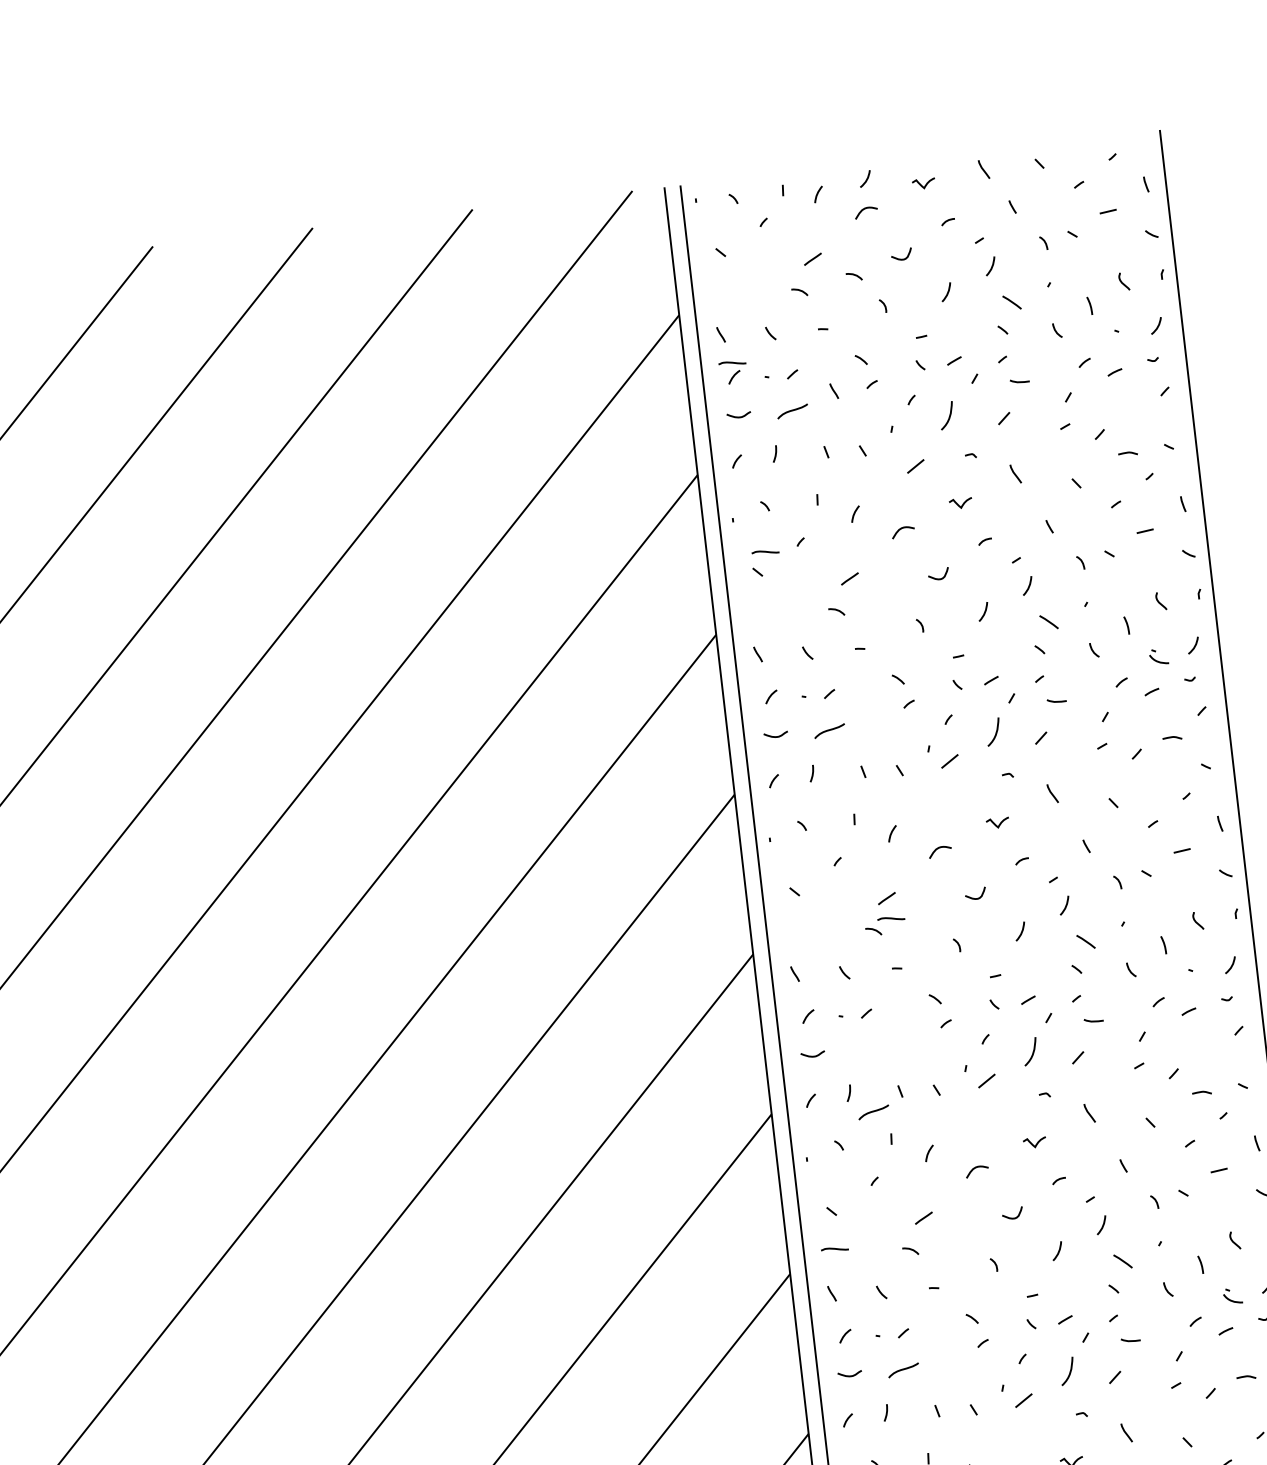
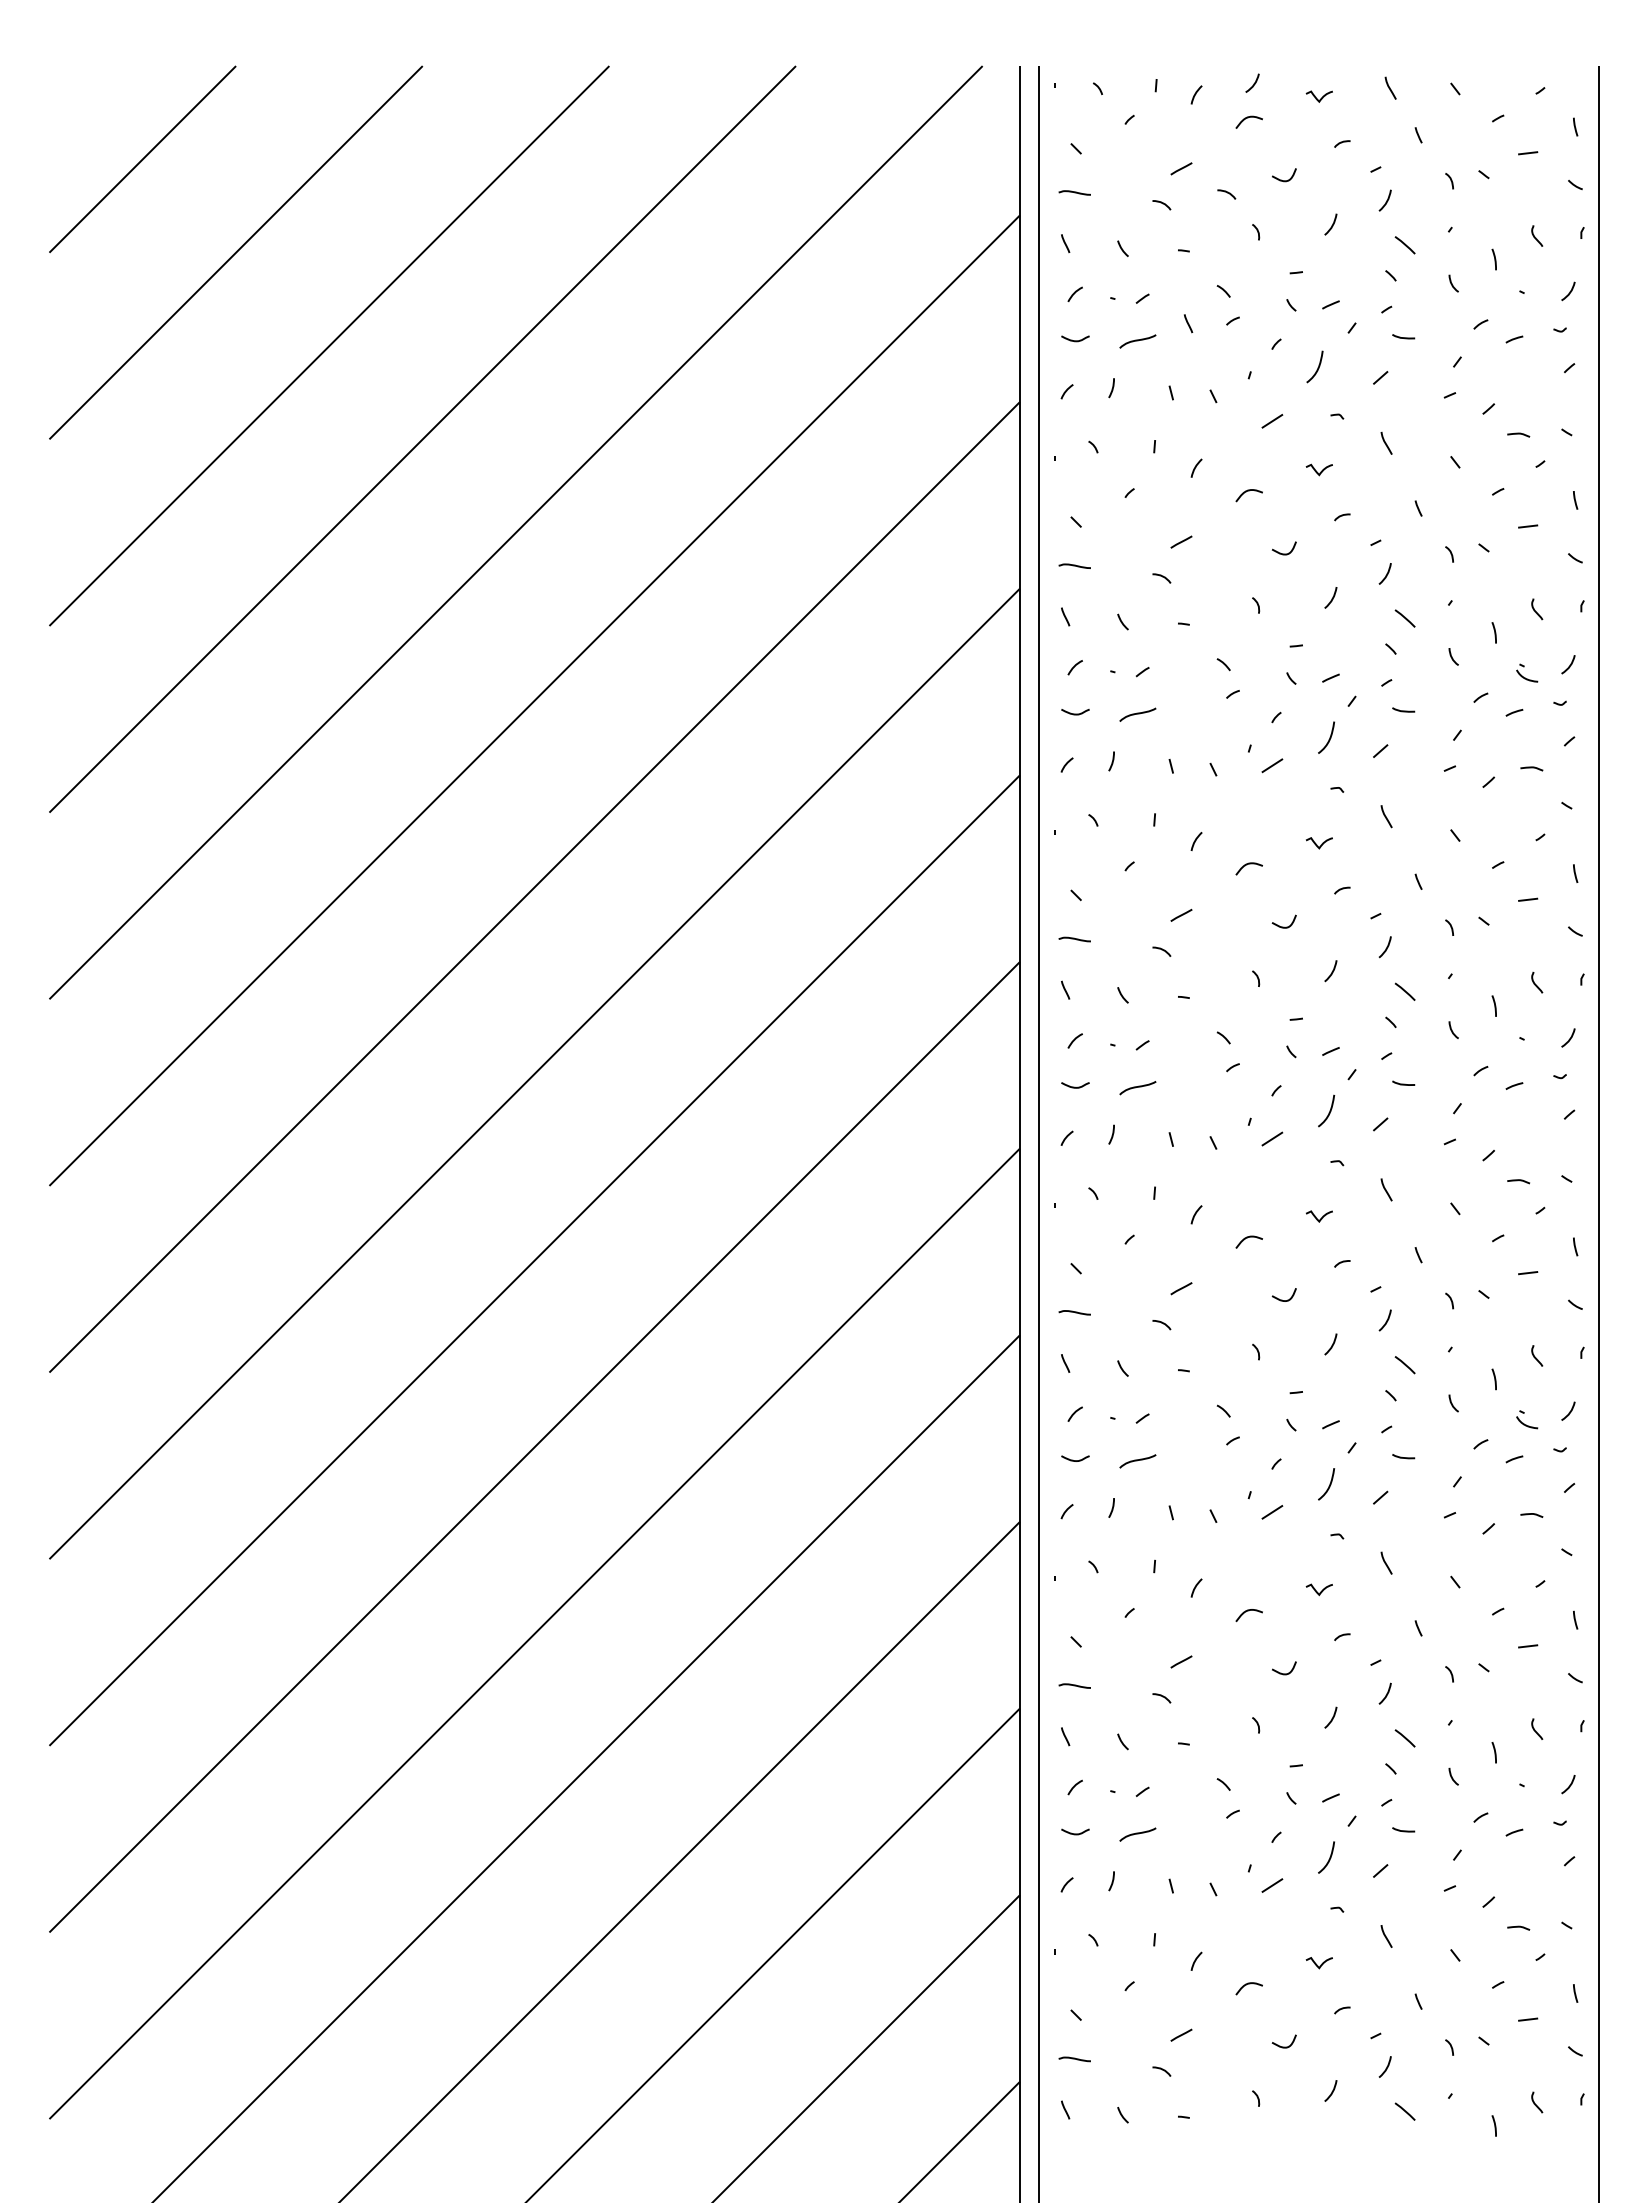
curve: (732, 362) -> (1074, 192), moved
curve: (765, 551) -> (1074, 565), moved
curve: (891, 919) -> (1074, 939), moved
curve: (873, 1111) -> (1137, 1087), moved

